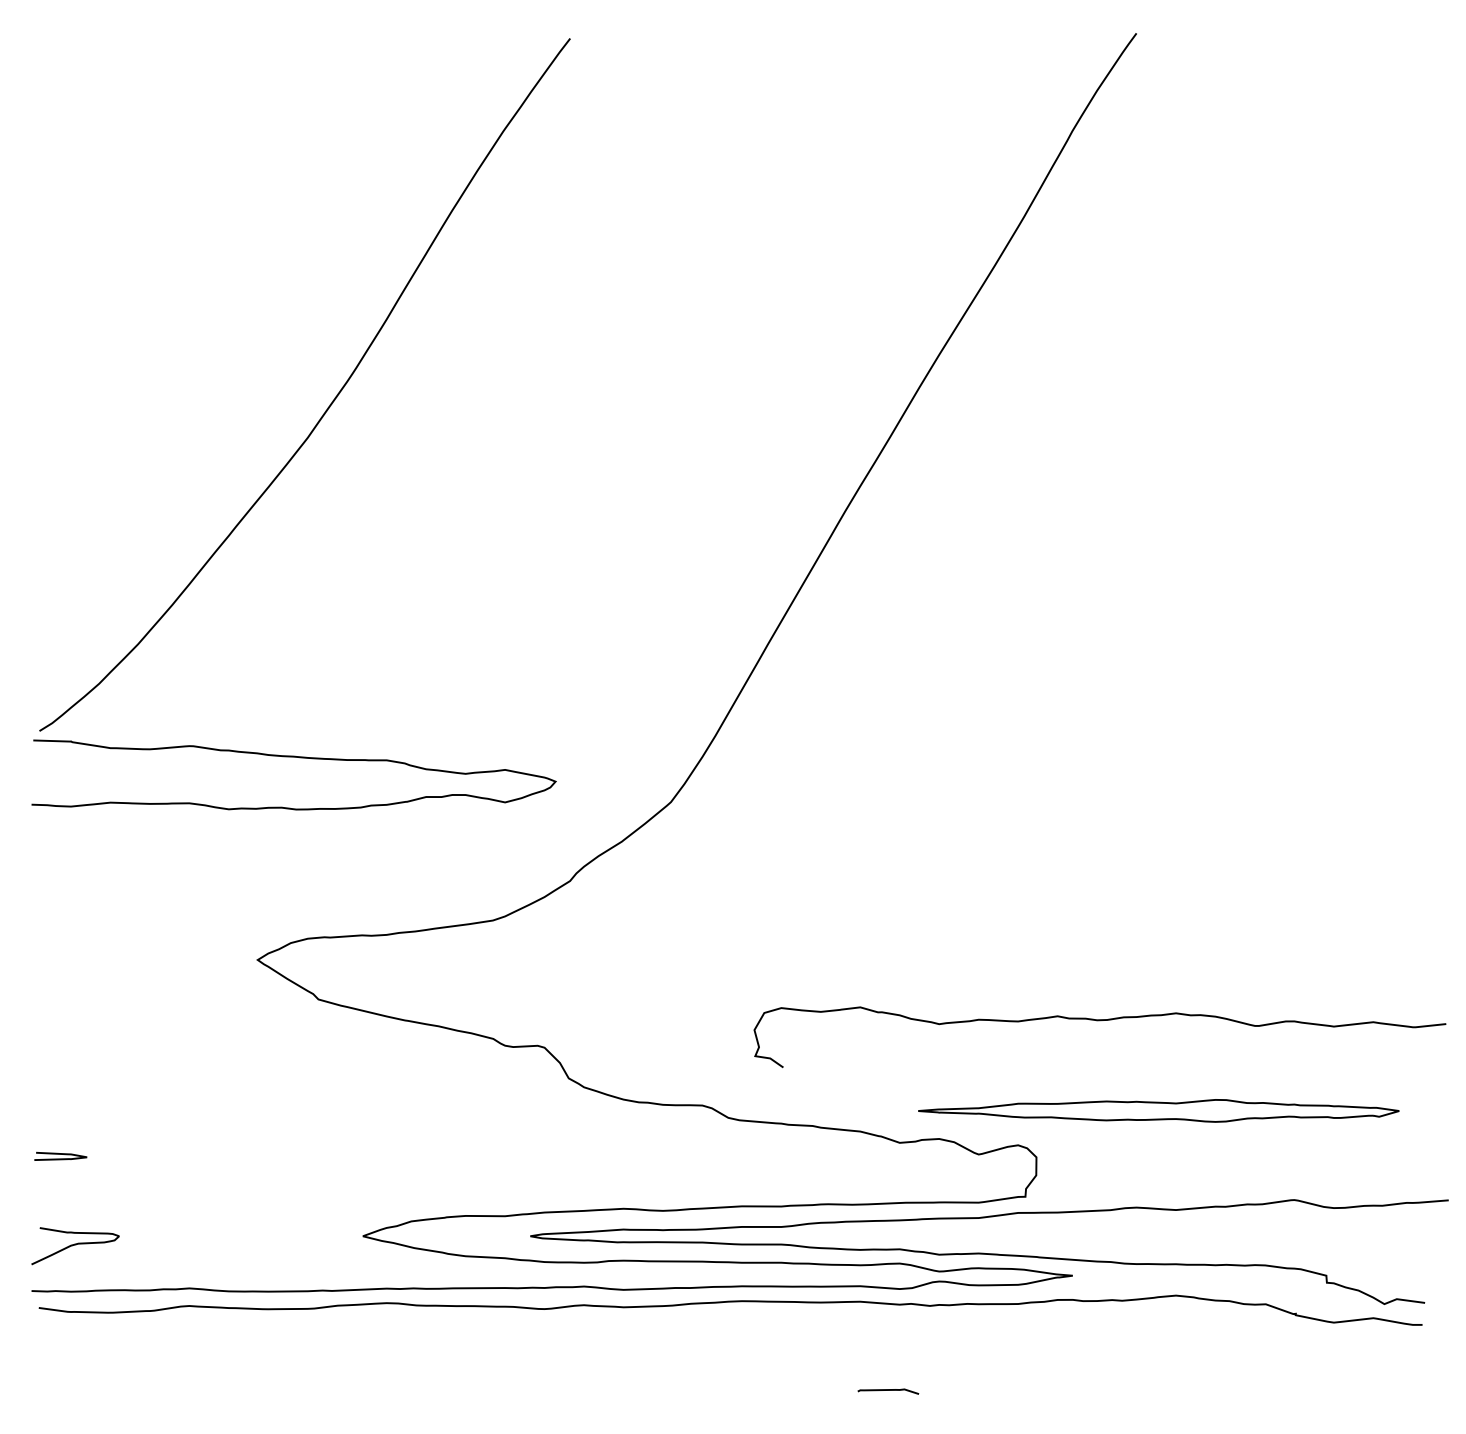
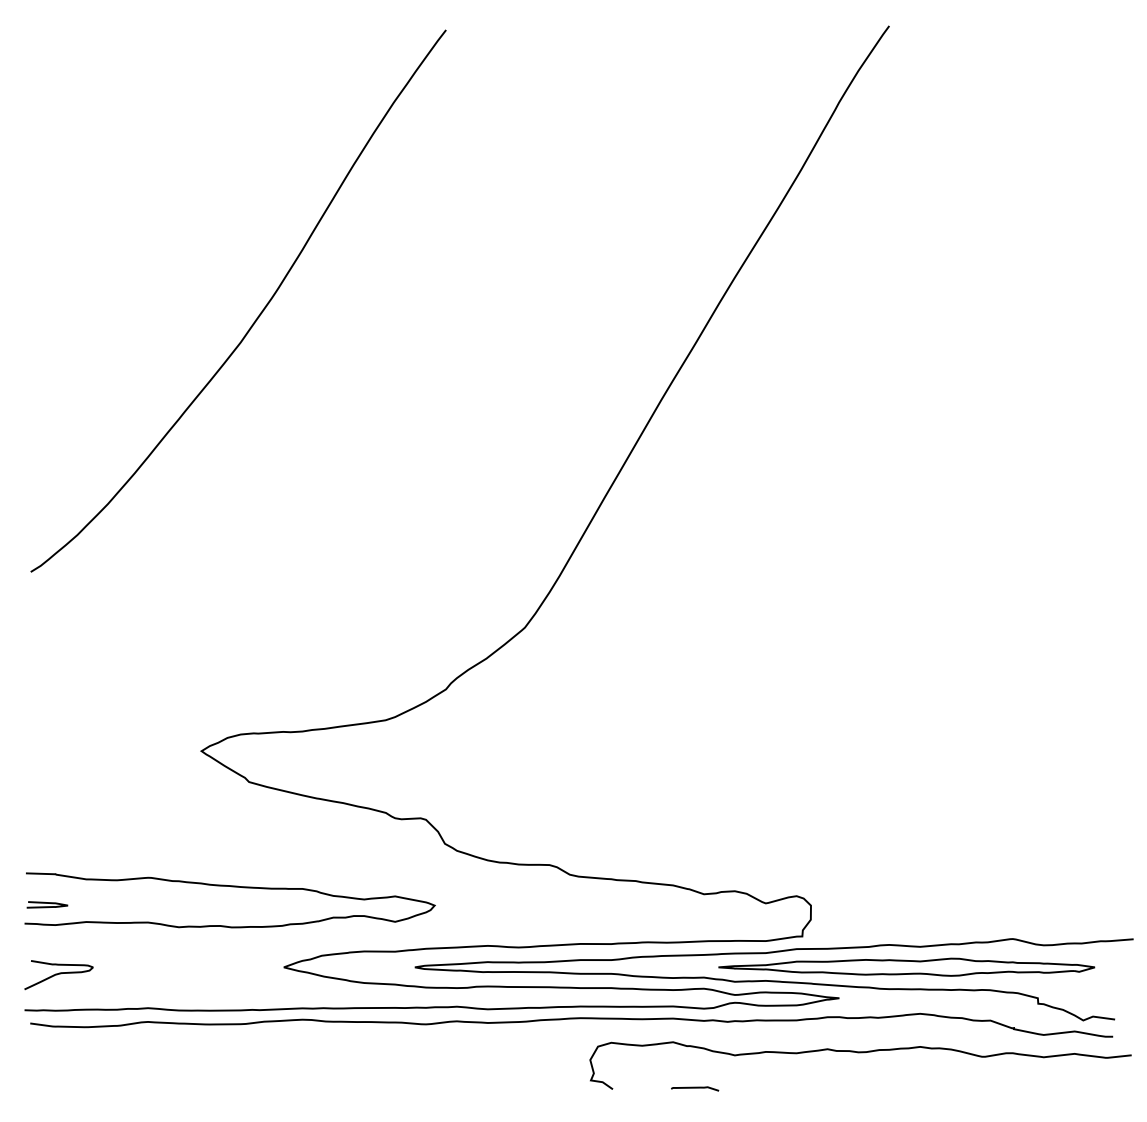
curve: (295, 758) -> (231, 887), moved
curve: (1099, 1021) -> (860, 1053), moved
part: (1158, 1109) -> (906, 966), moved

